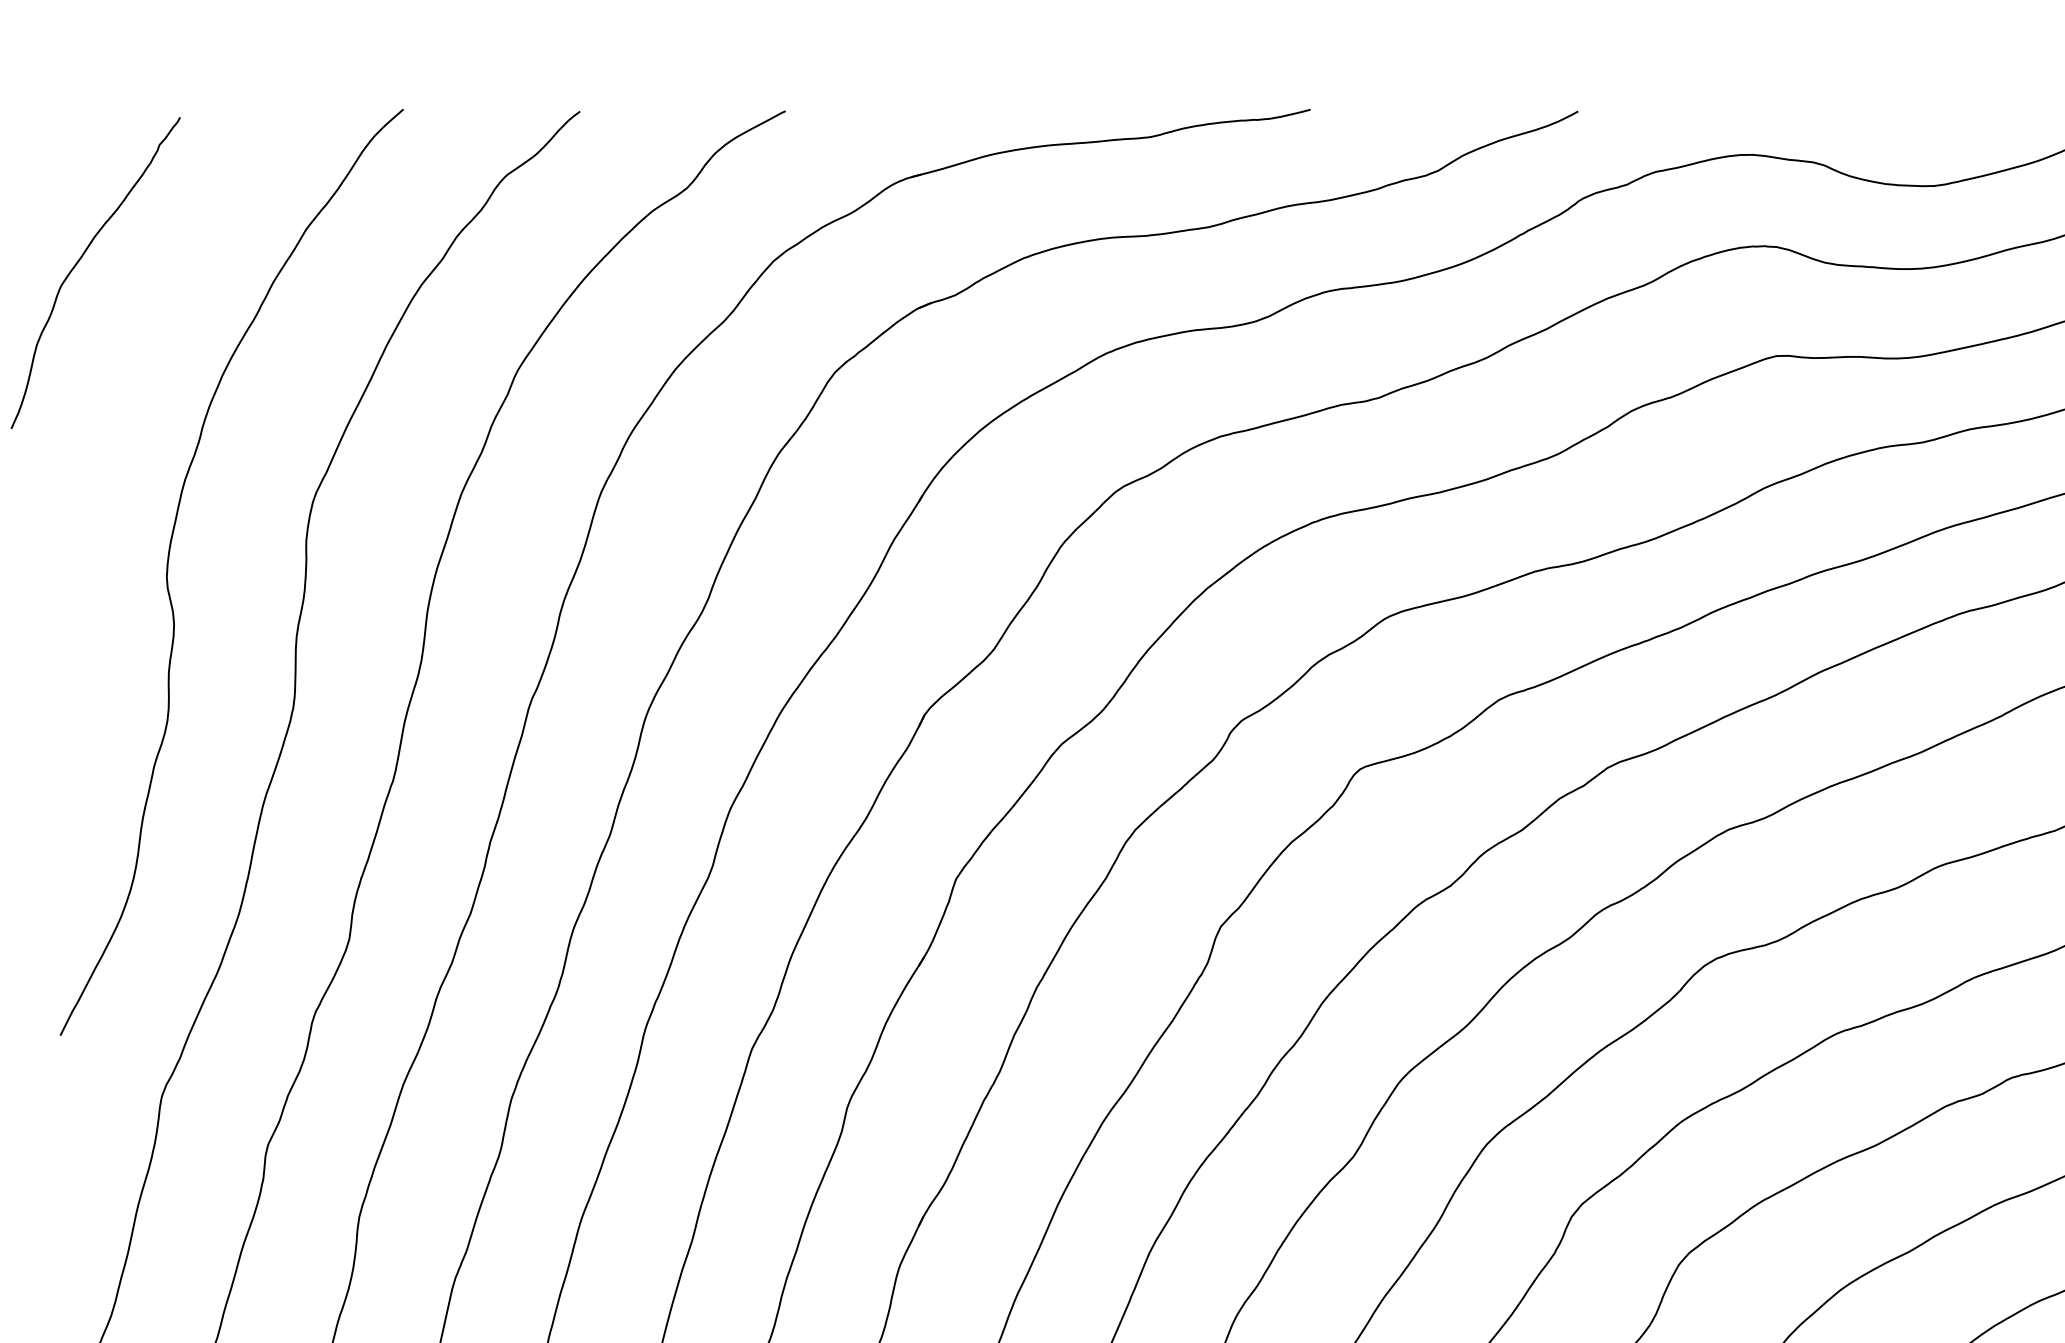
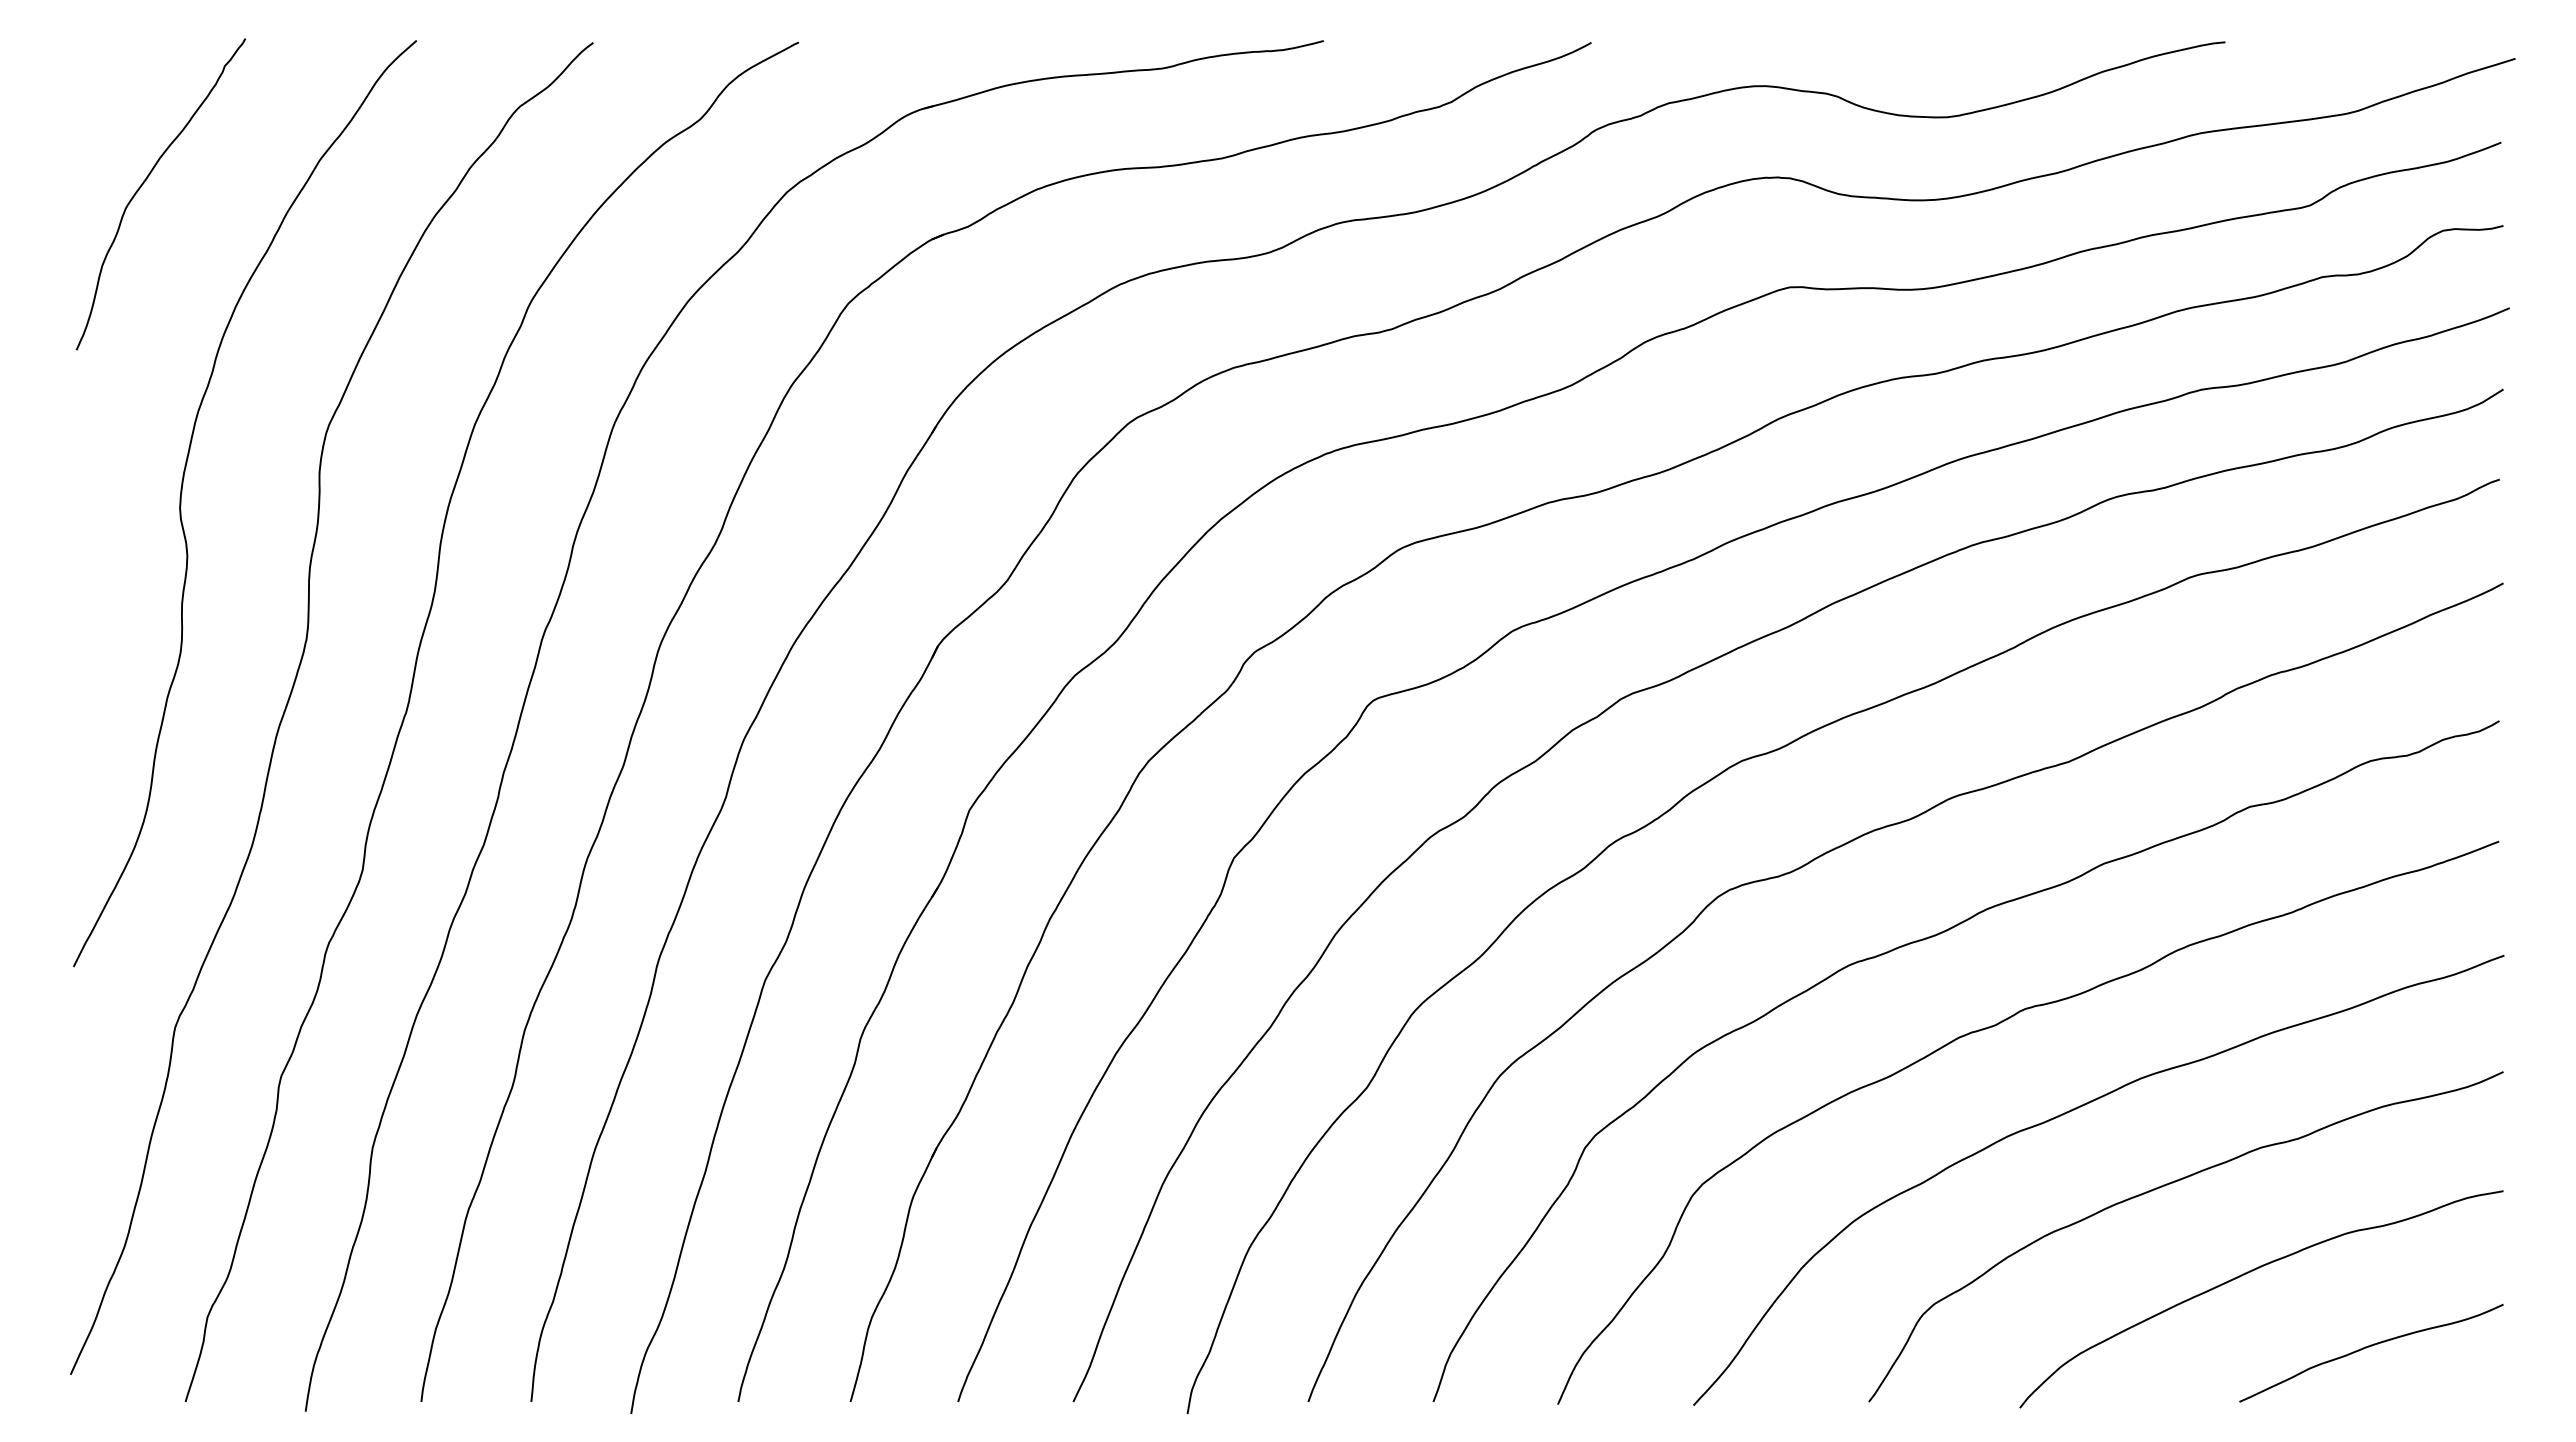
curve: (79, 262) -> (144, 183), moved

